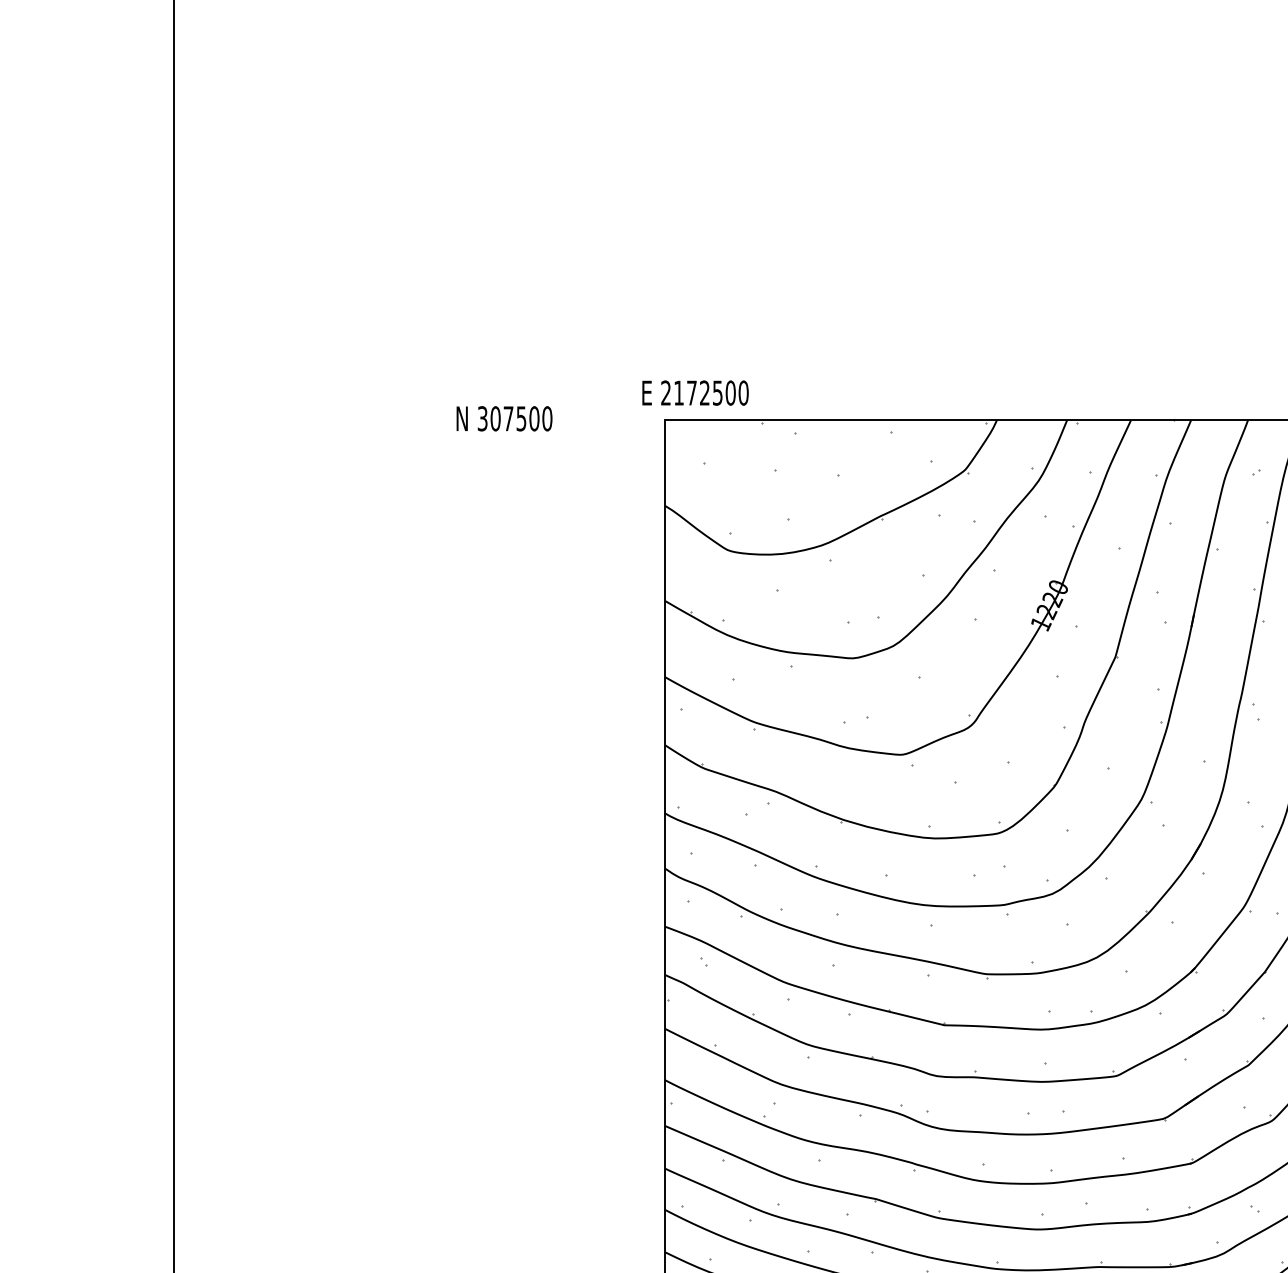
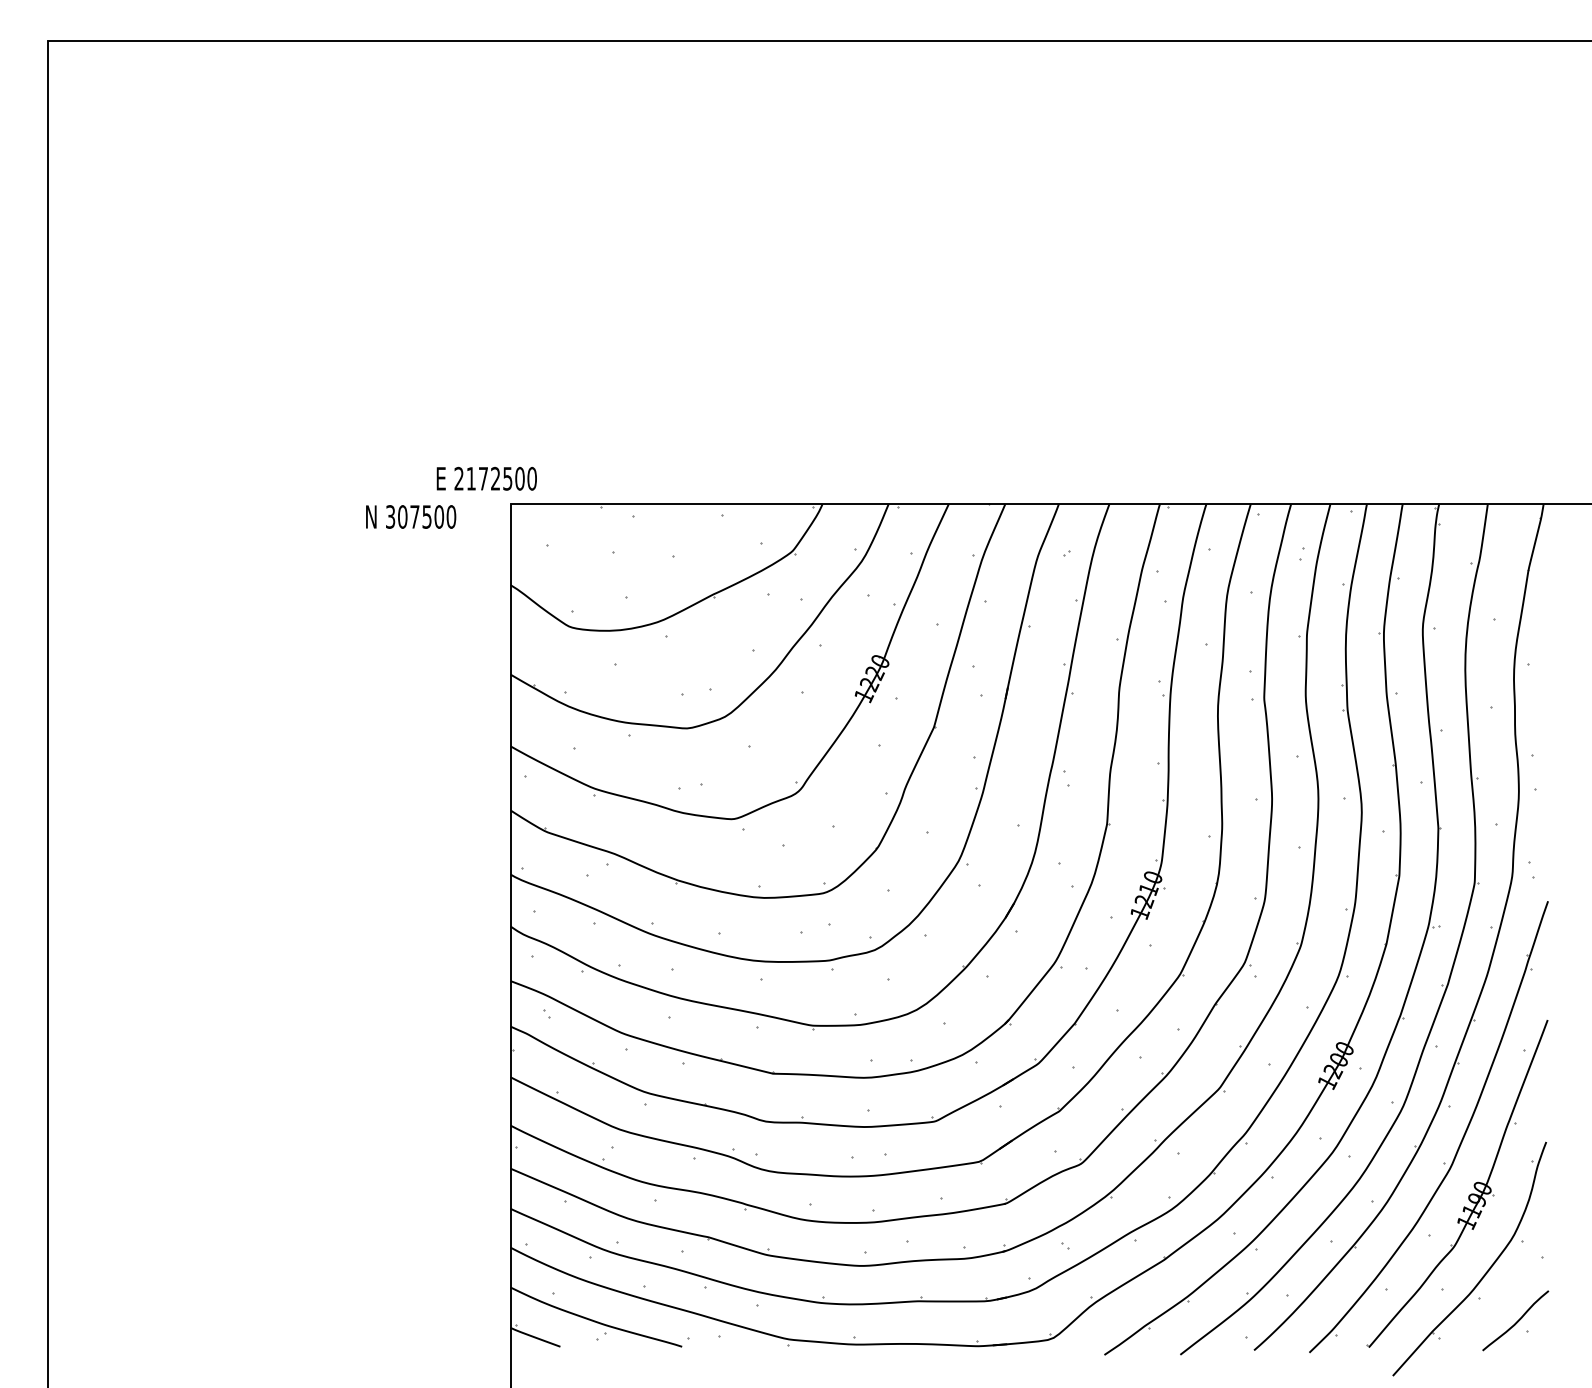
text: (695, 392) -> (486, 478), moved
text: (504, 418) -> (411, 516), moved

